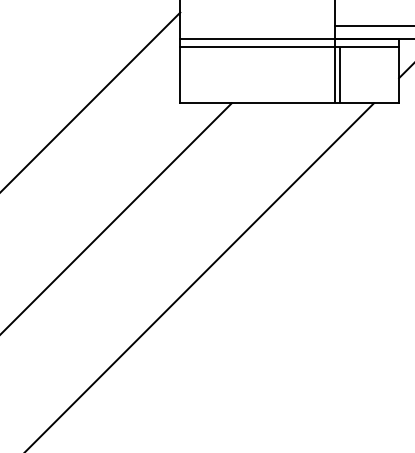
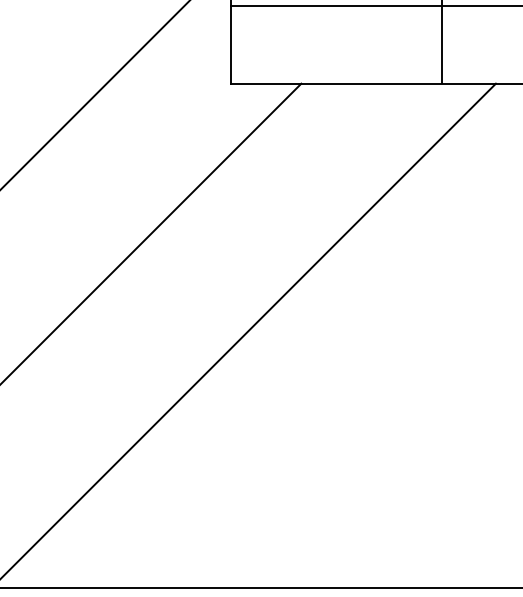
line: (339, 74) -> (448, 44), removed

